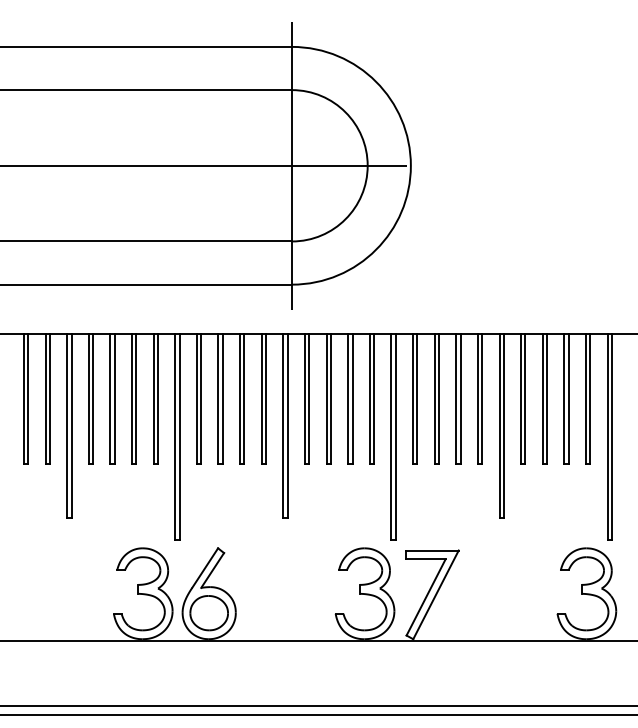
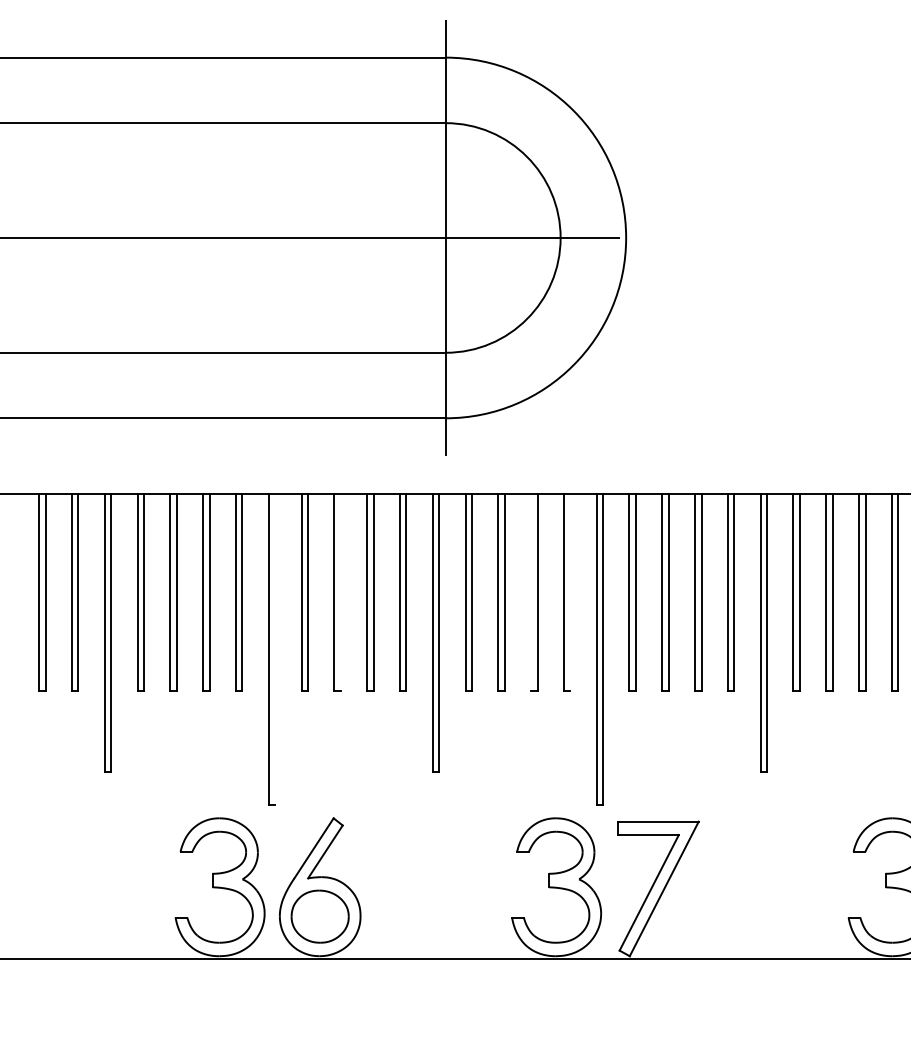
line: (222, 399) -> (340, 592), removed
line: (348, 399) -> (531, 592), removed
line: (374, 399) -> (570, 592), removed
line: (179, 436) -> (275, 648), removed

